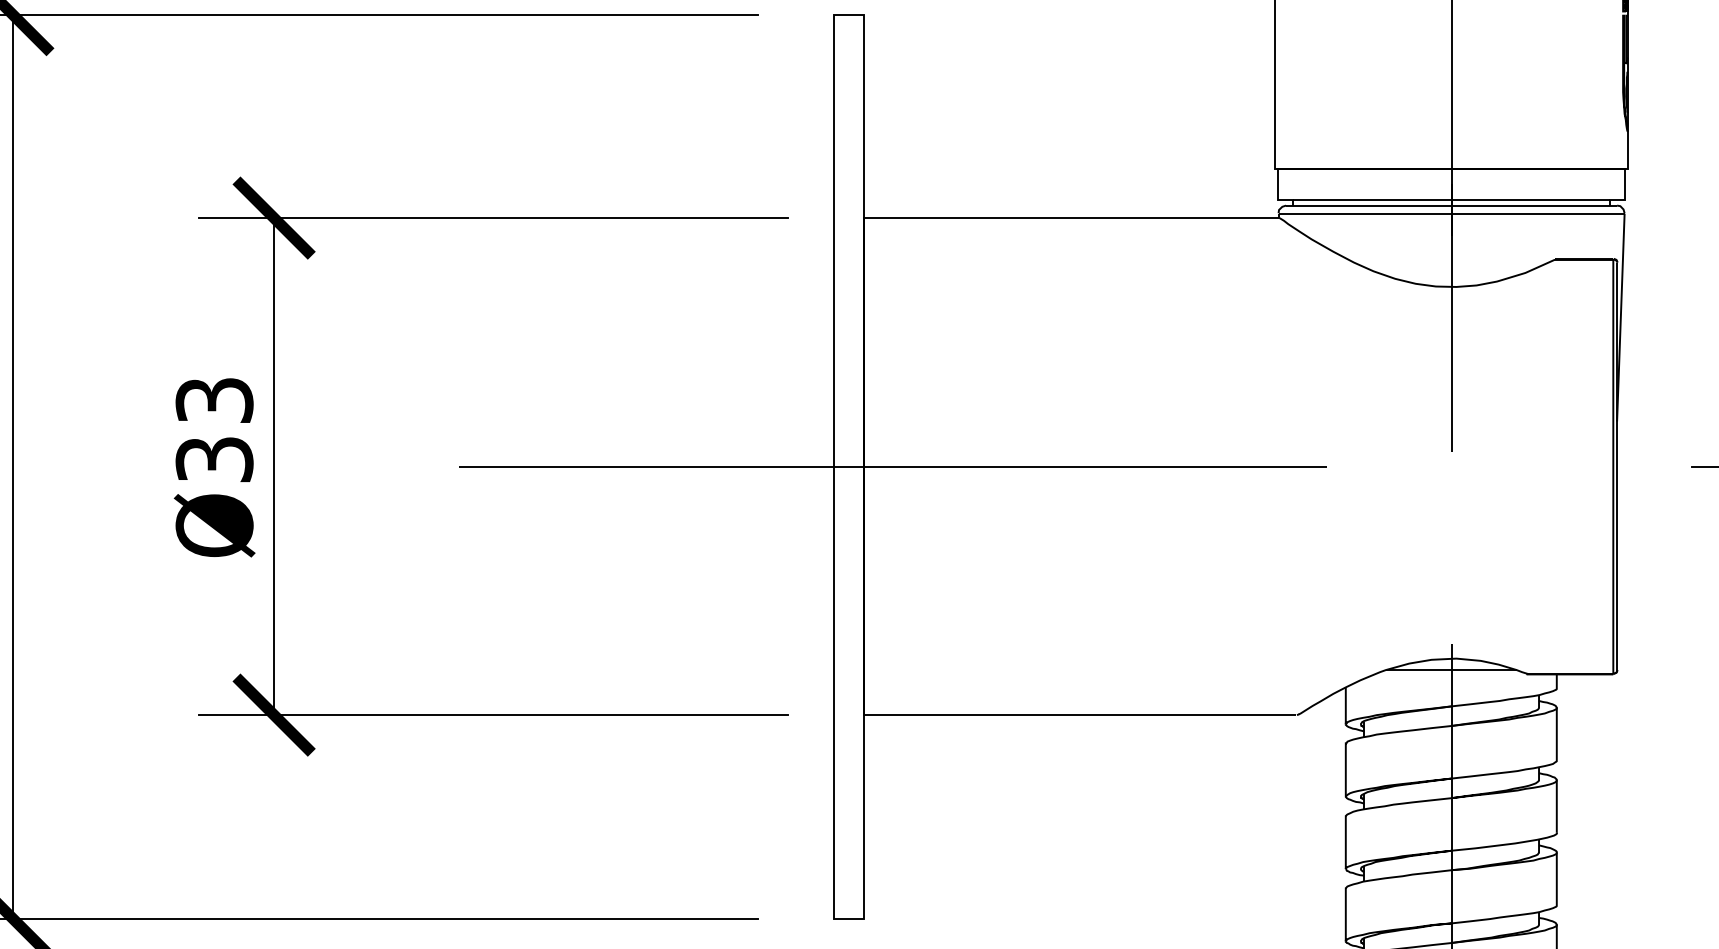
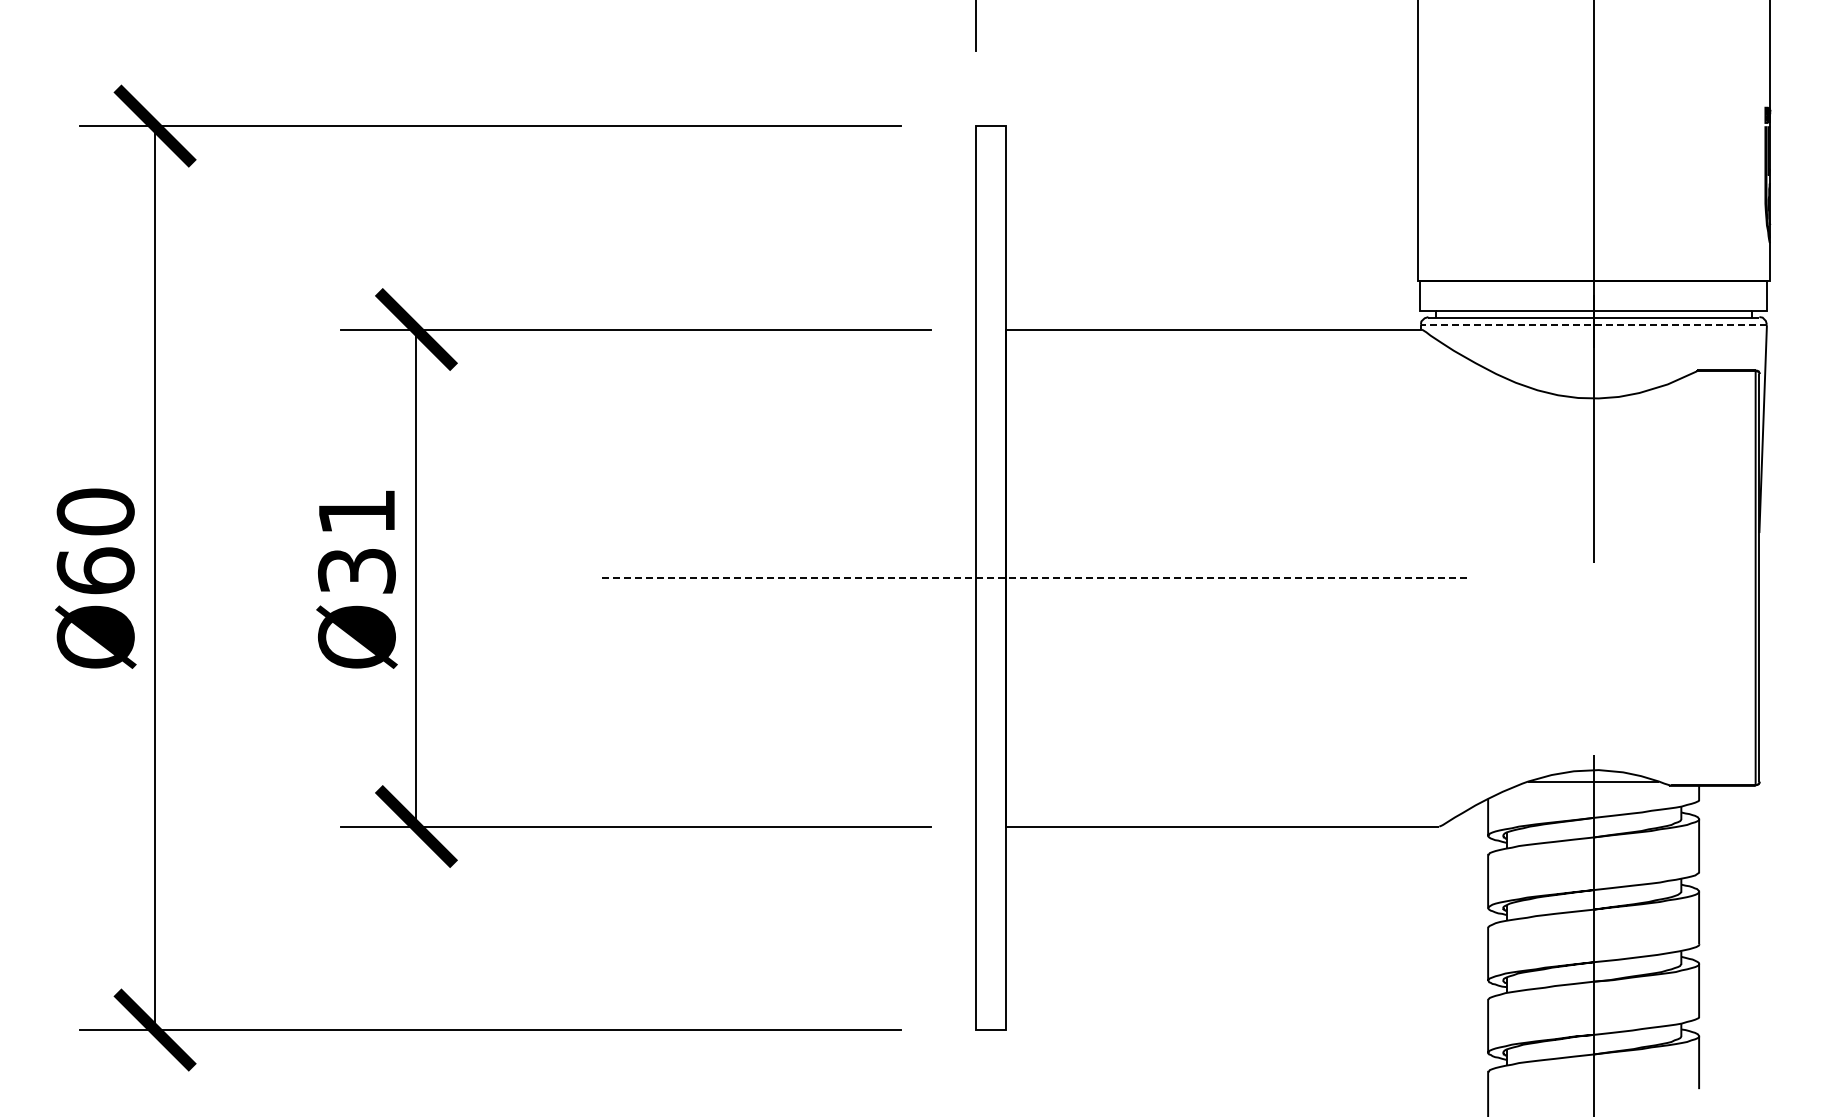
line: (1451, 214) -> (1593, 325), solid -> dashed
text: (214, 400) -> (356, 511), Ø33 -> Ø31
line: (893, 467) -> (1035, 578), solid -> dashed

